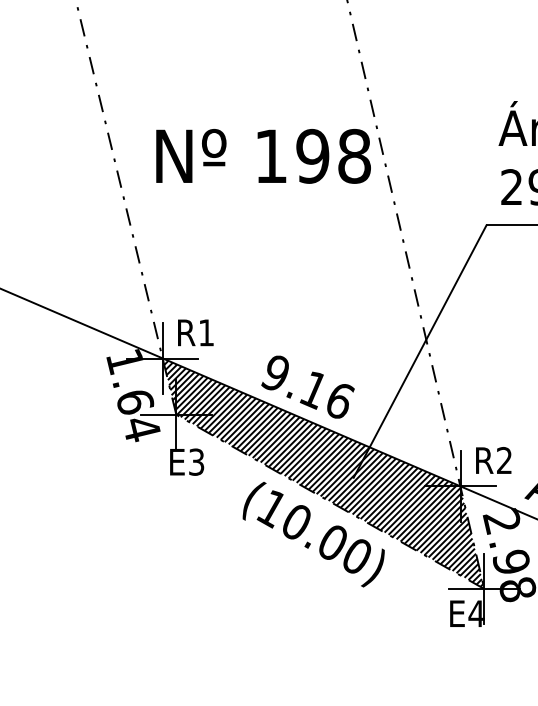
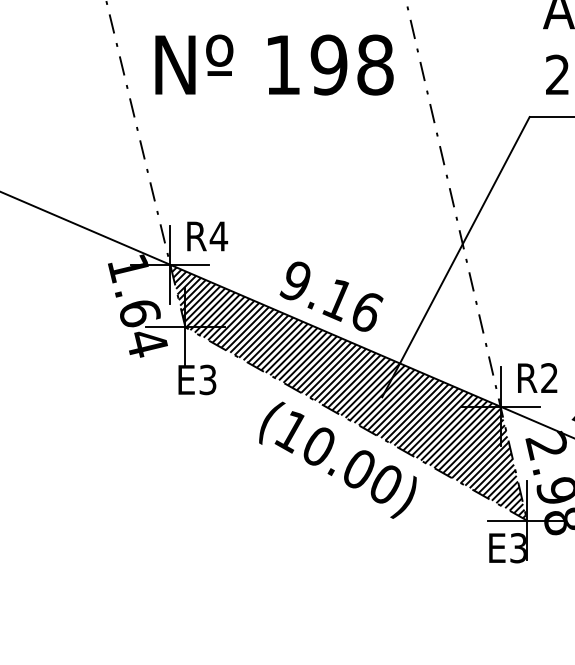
text: (263, 156) -> (274, 65), moved
text: (206, 332) -> (218, 236), R1 -> R4
text: (475, 613) -> (517, 547), E4 -> E3

